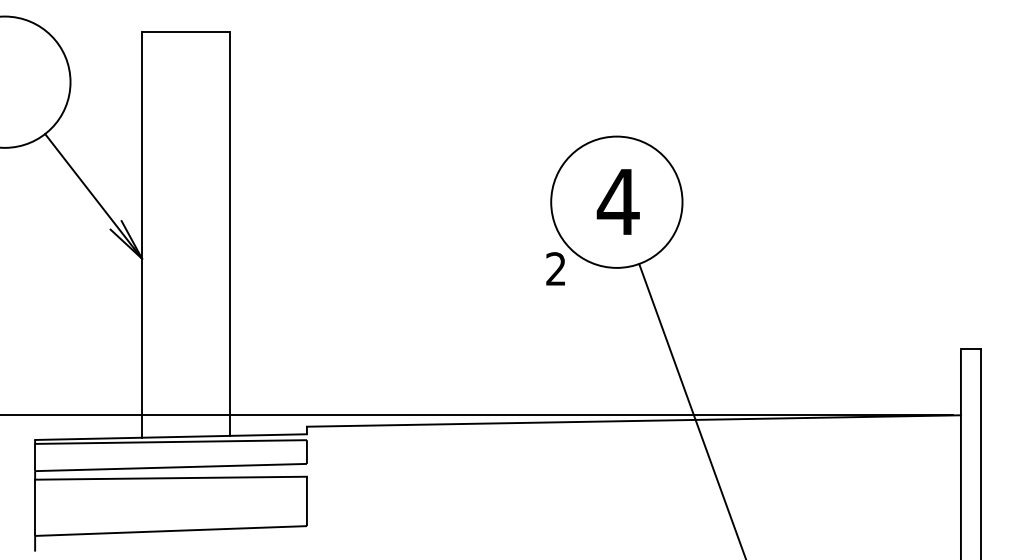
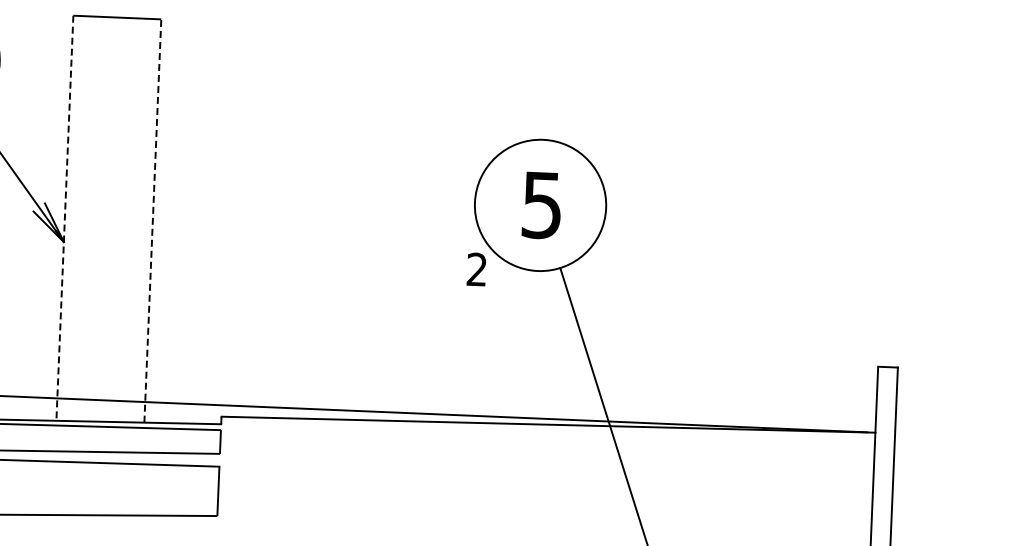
text: (617, 202) -> (541, 205), 4 -> 5
line: (230, 234) -> (153, 221), solid -> dashed
line: (142, 235) -> (65, 218), solid -> dashed

